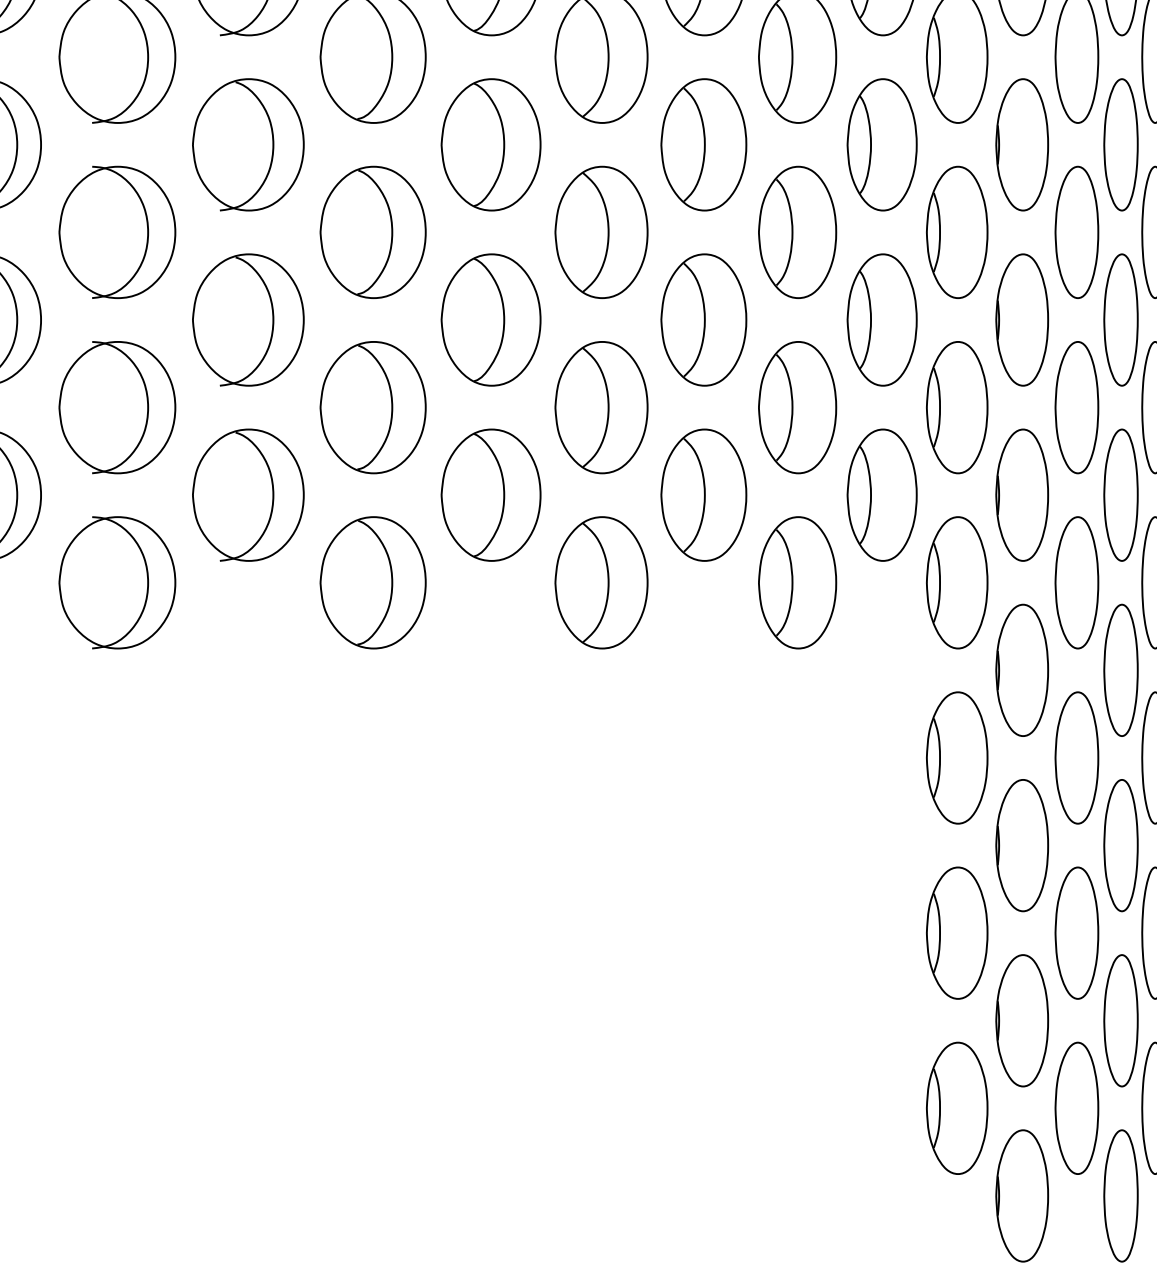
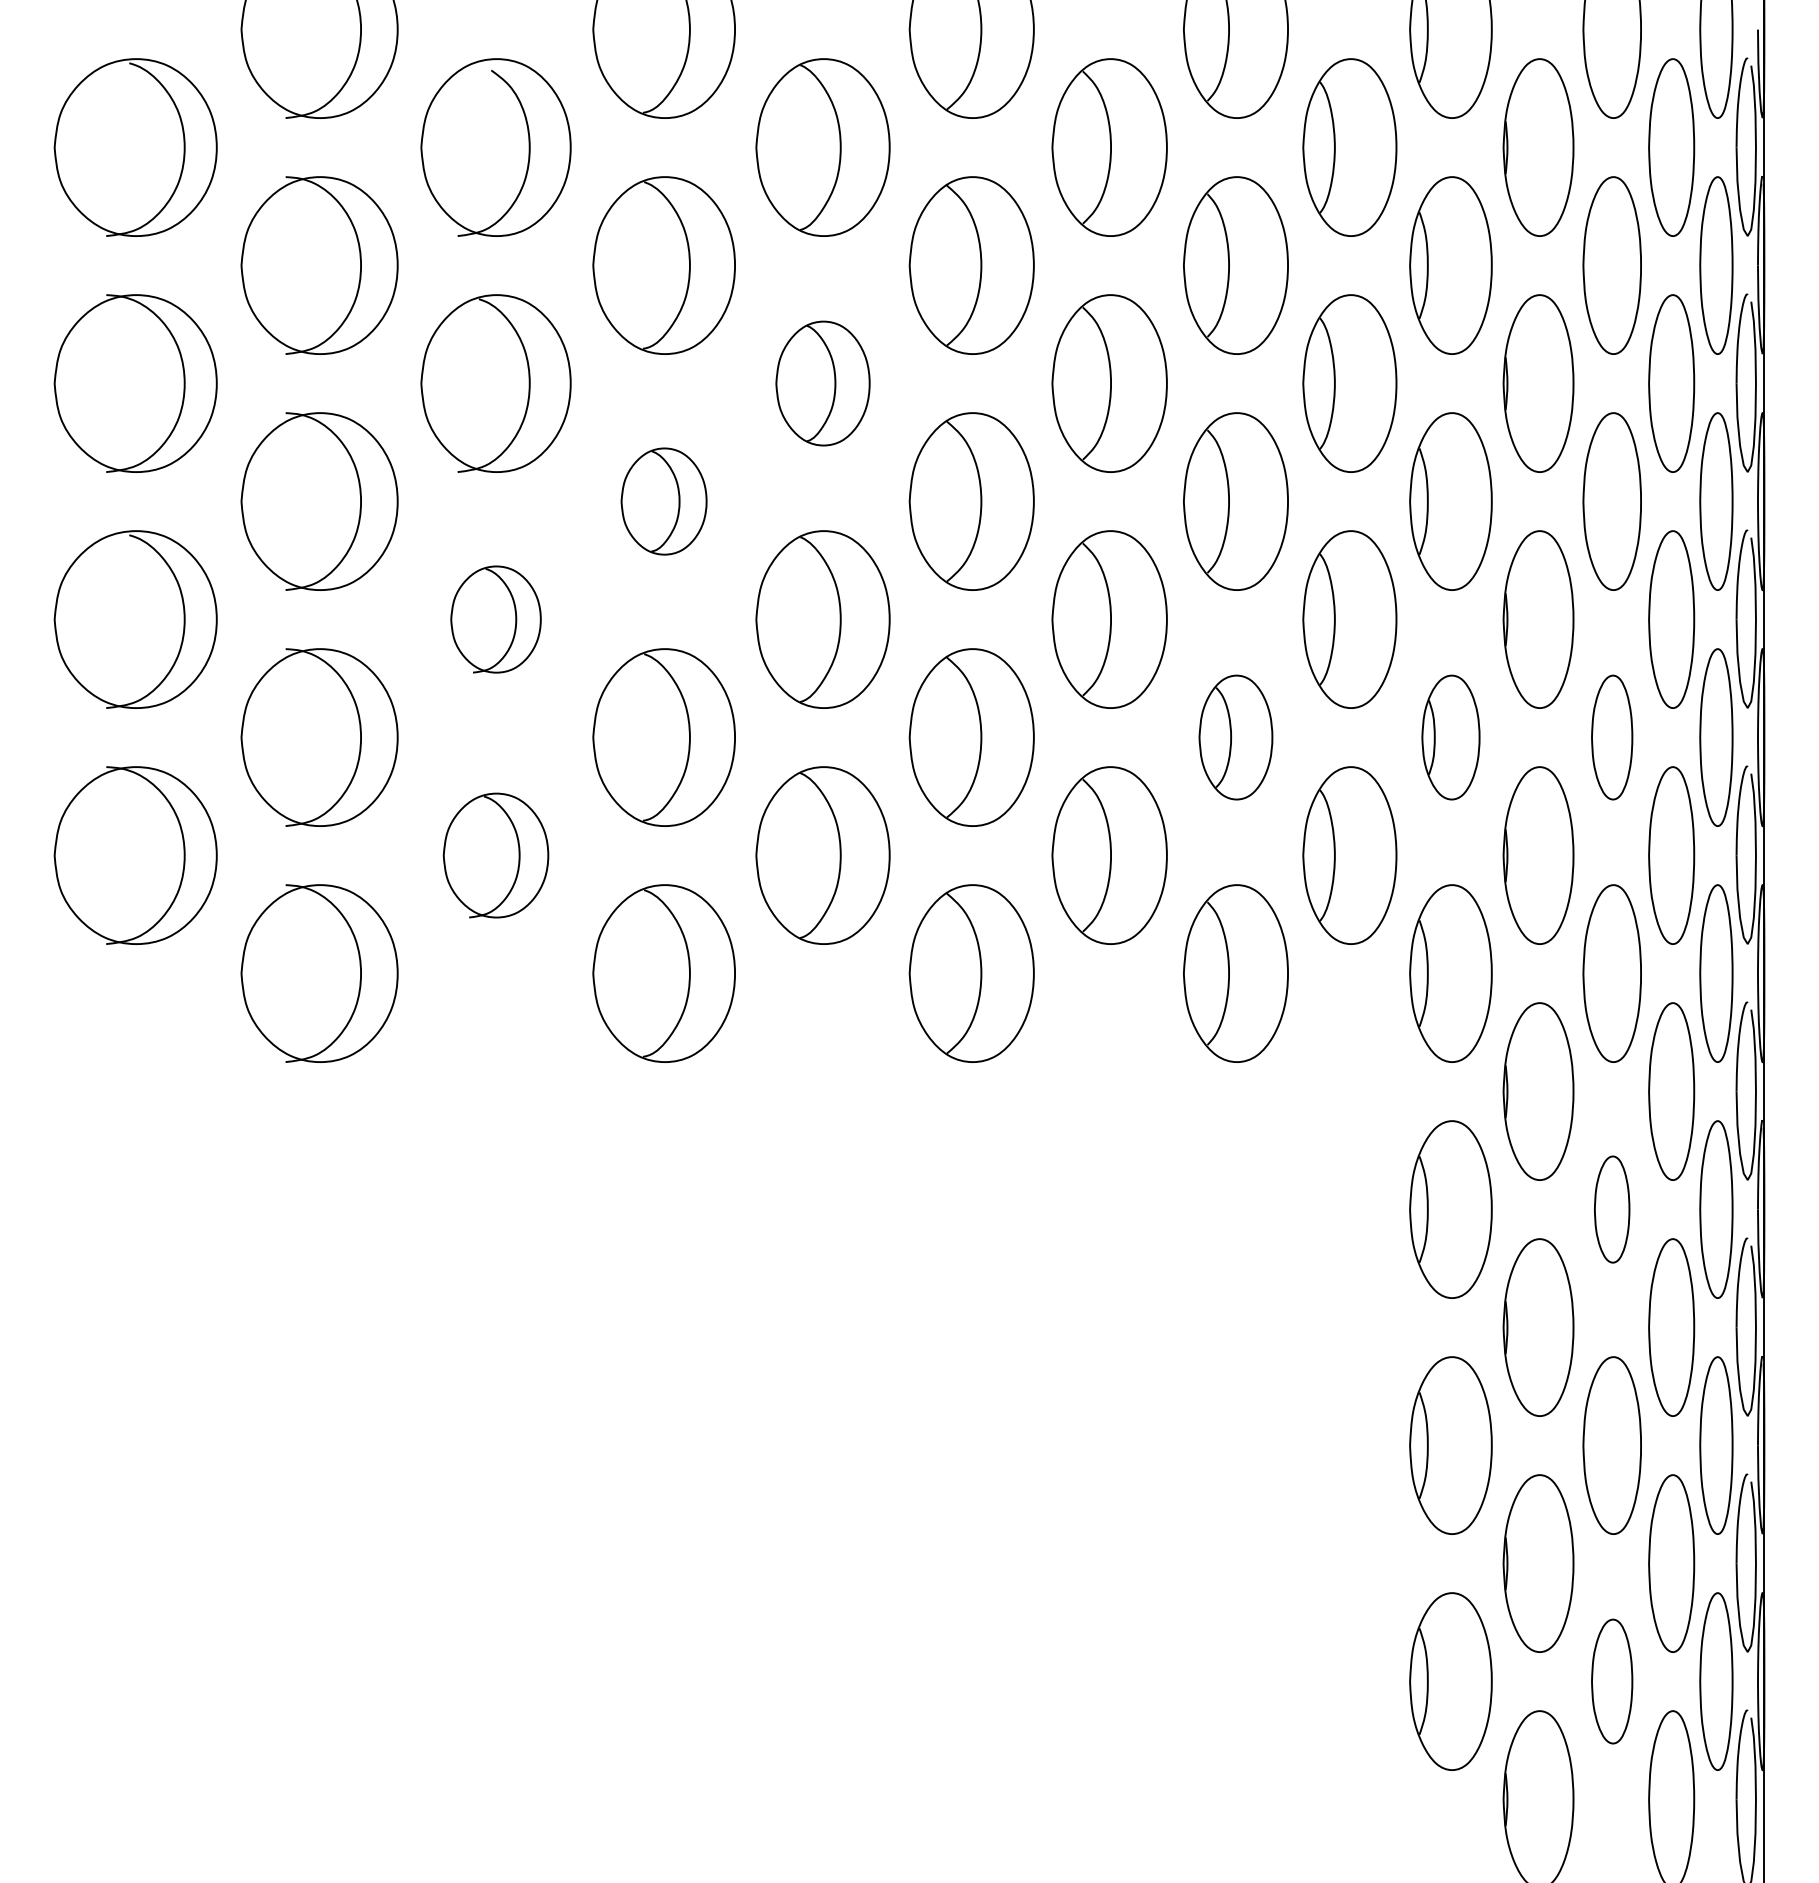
part: (490, 144) -> (822, 383), size x0.7
part: (372, 232) -> (663, 501), size x0.6
part: (247, 319) -> (495, 619), size x0.6
part: (797, 407) -> (1235, 737), size x0.7
part: (956, 407) -> (1450, 737), size x0.7
part: (1076, 407) -> (1611, 737), size x0.7
part: (247, 495) -> (495, 855), size x0.7
part: (1076, 757) -> (1611, 1209), size x0.6
part: (1076, 1108) -> (1611, 1681), size x0.7

